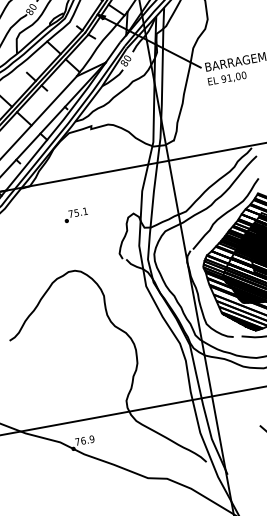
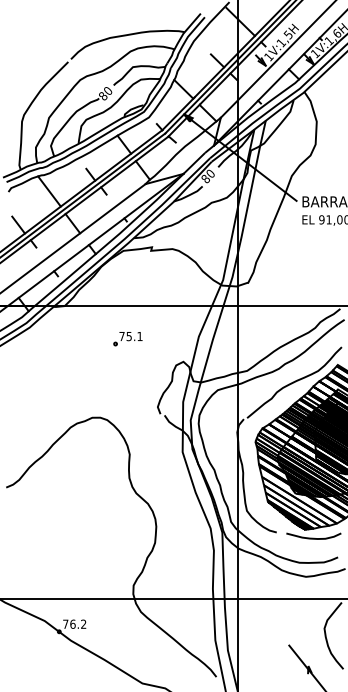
part: (75, 215) -> (127, 339), moved
text: (91, 438) -> (83, 623), 76.9 -> 76.2

